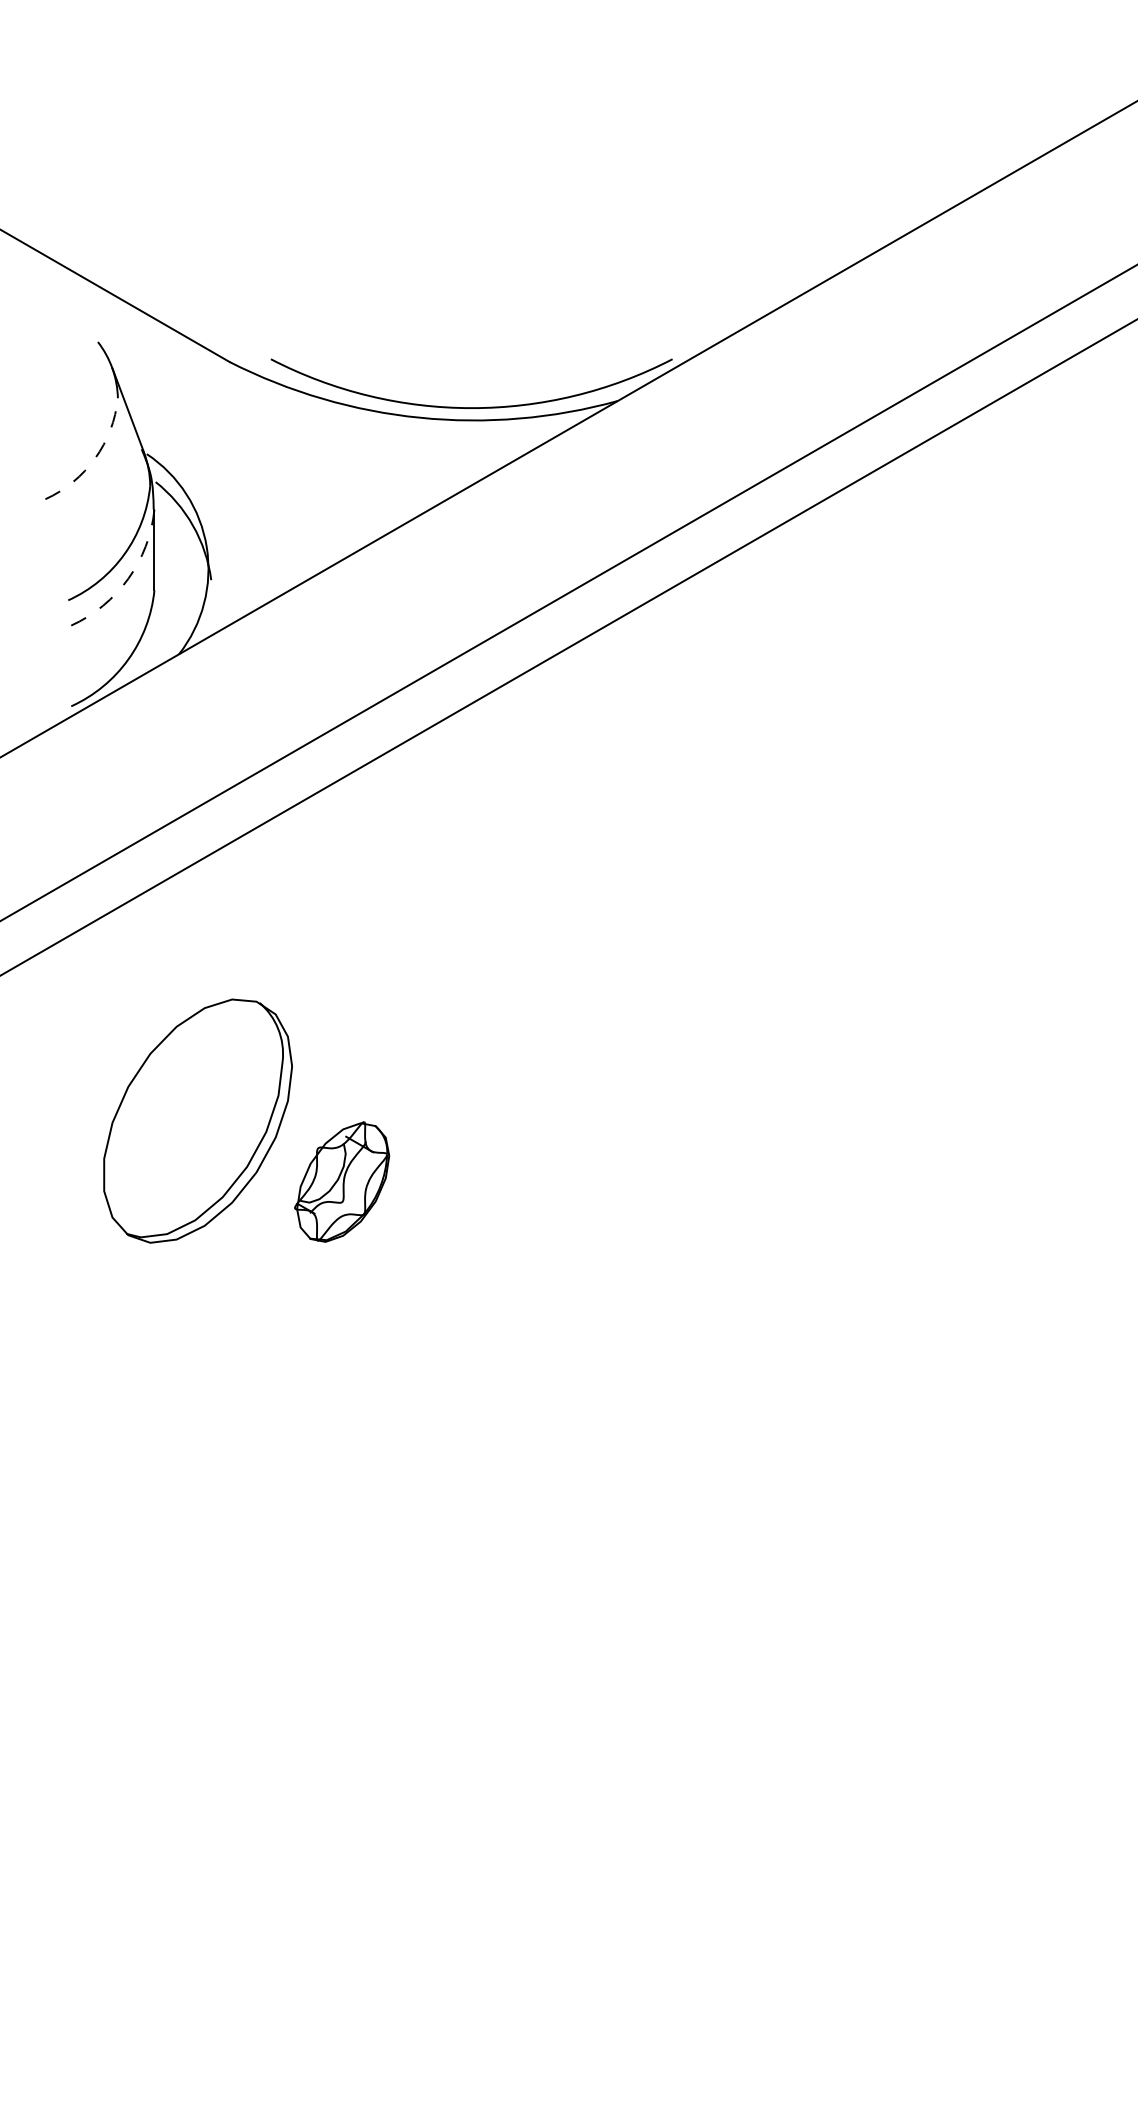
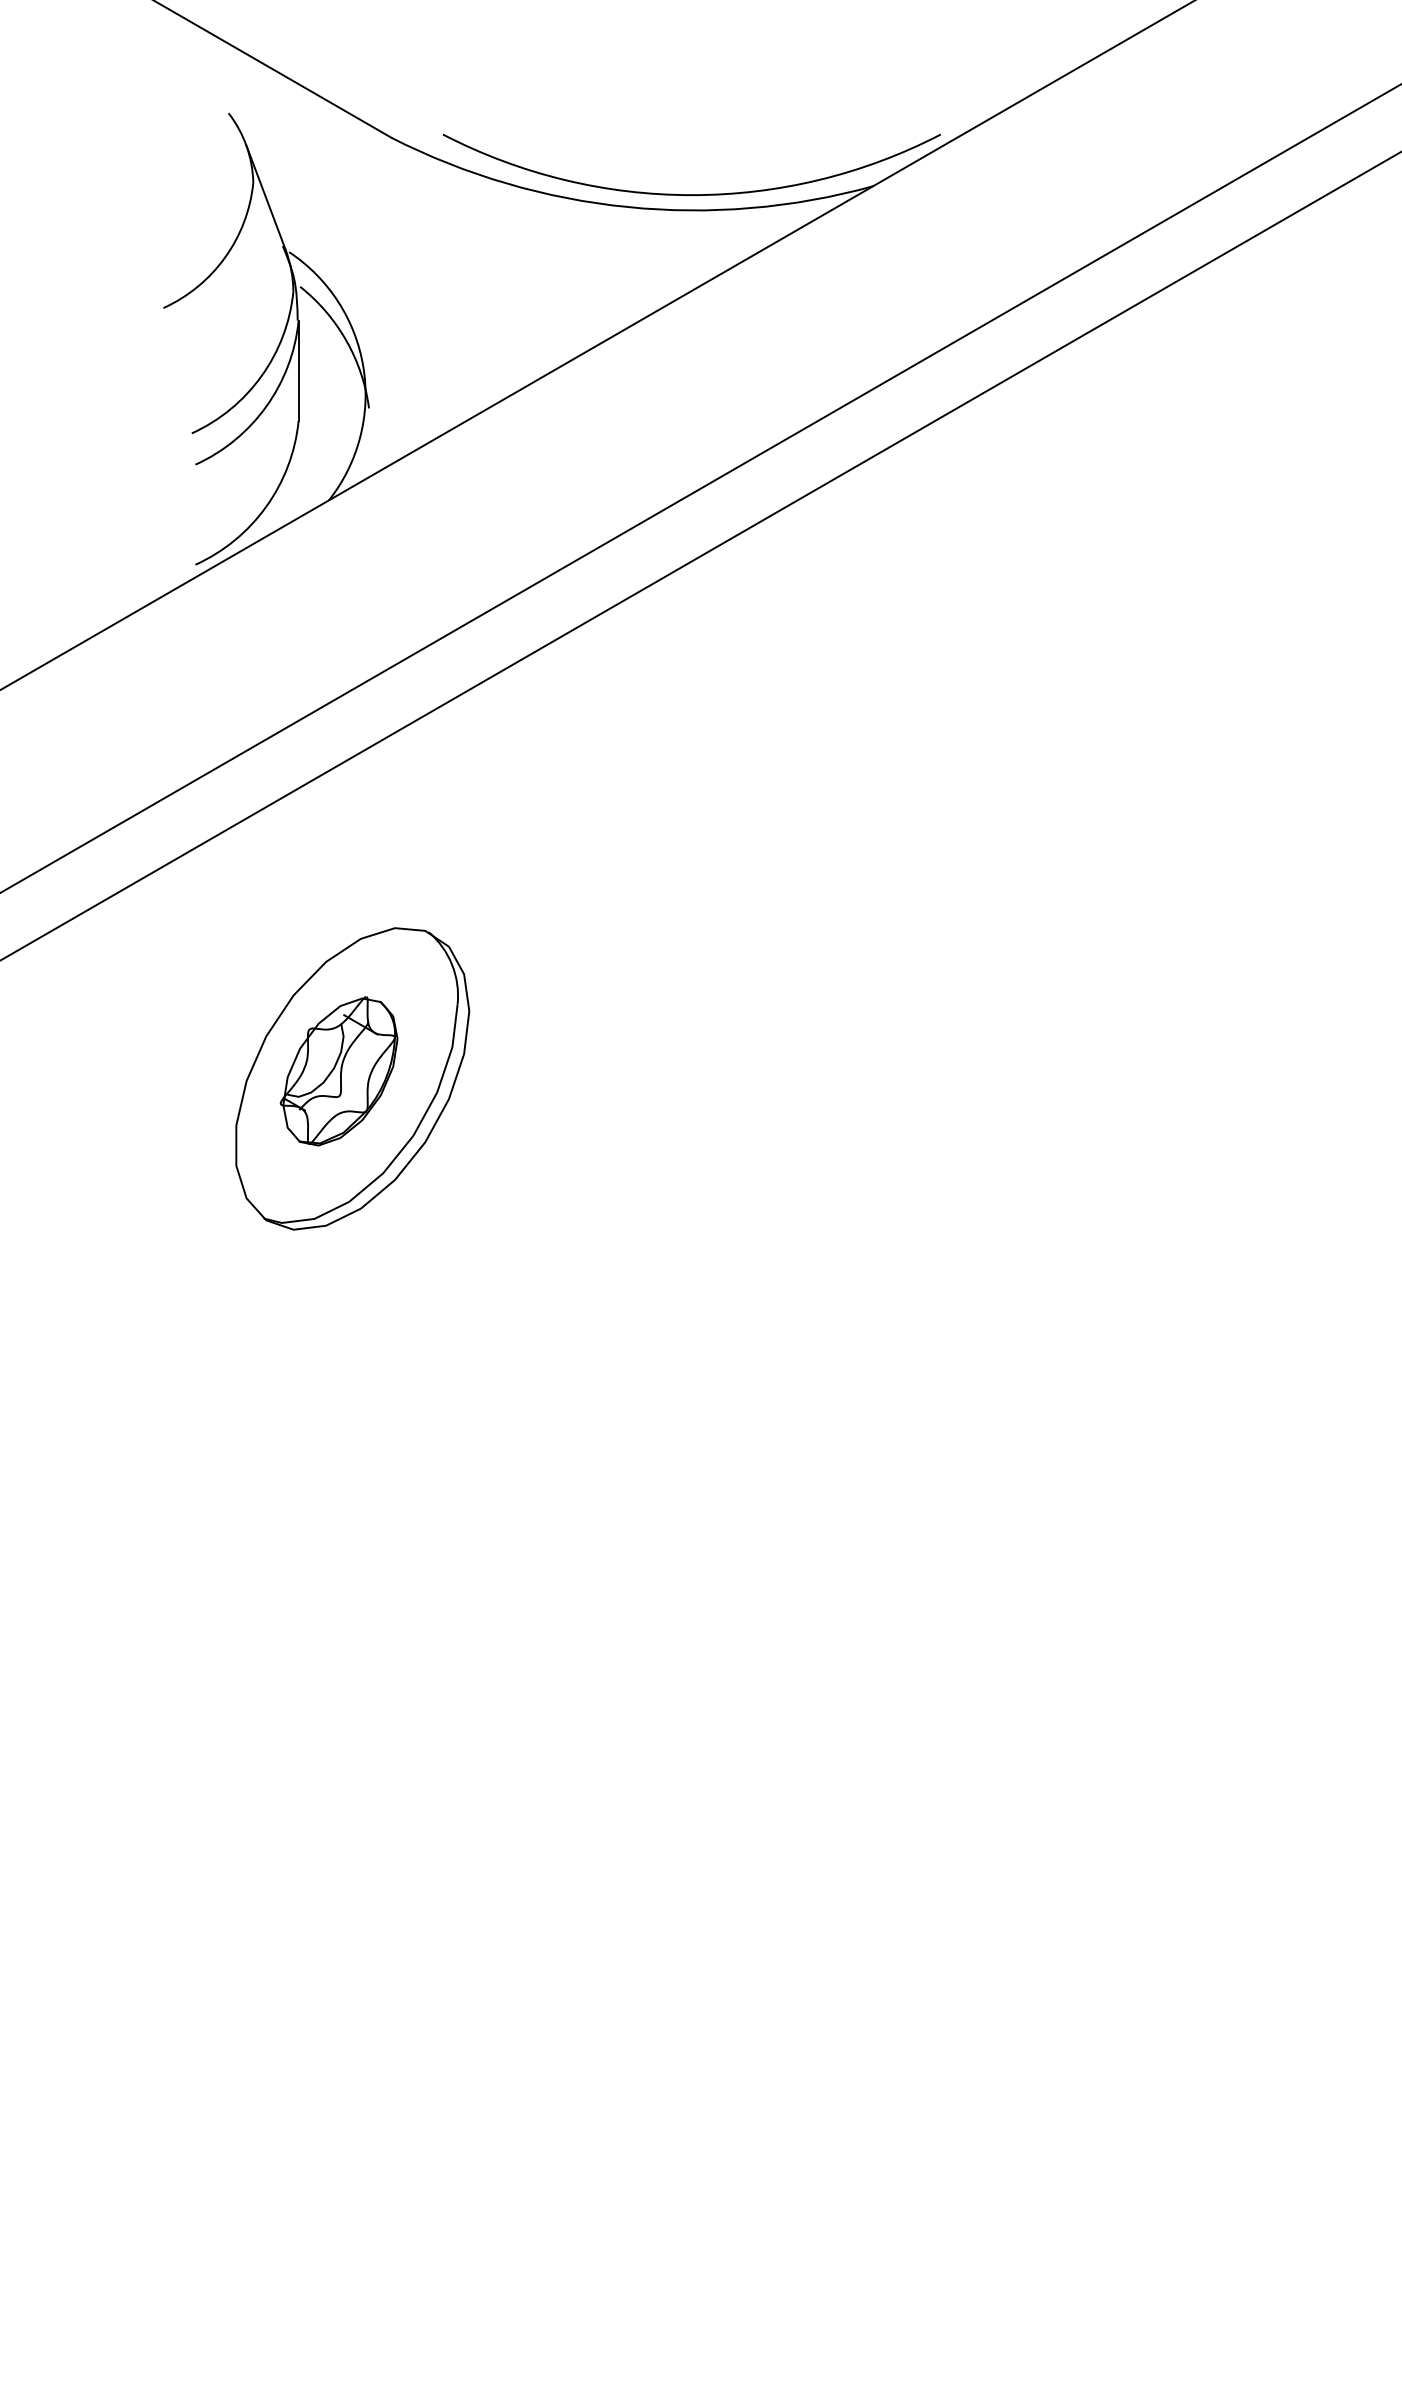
arc: (95, 458) -> (225, 257), dashed -> solid
arc: (128, 578) -> (266, 406), dashed -> solid
part: (342, 1181) -> (339, 1070), moved

